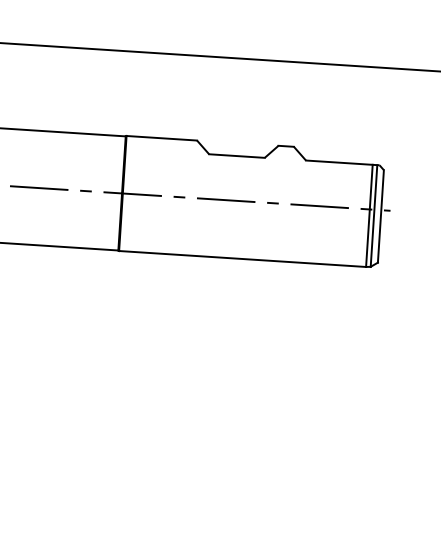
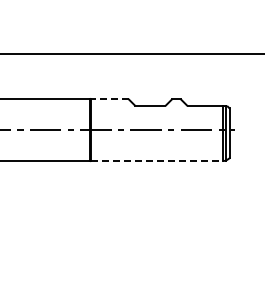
line: (161, 139) -> (109, 99), solid -> dashed
line: (243, 258) -> (157, 160), solid -> dashed

